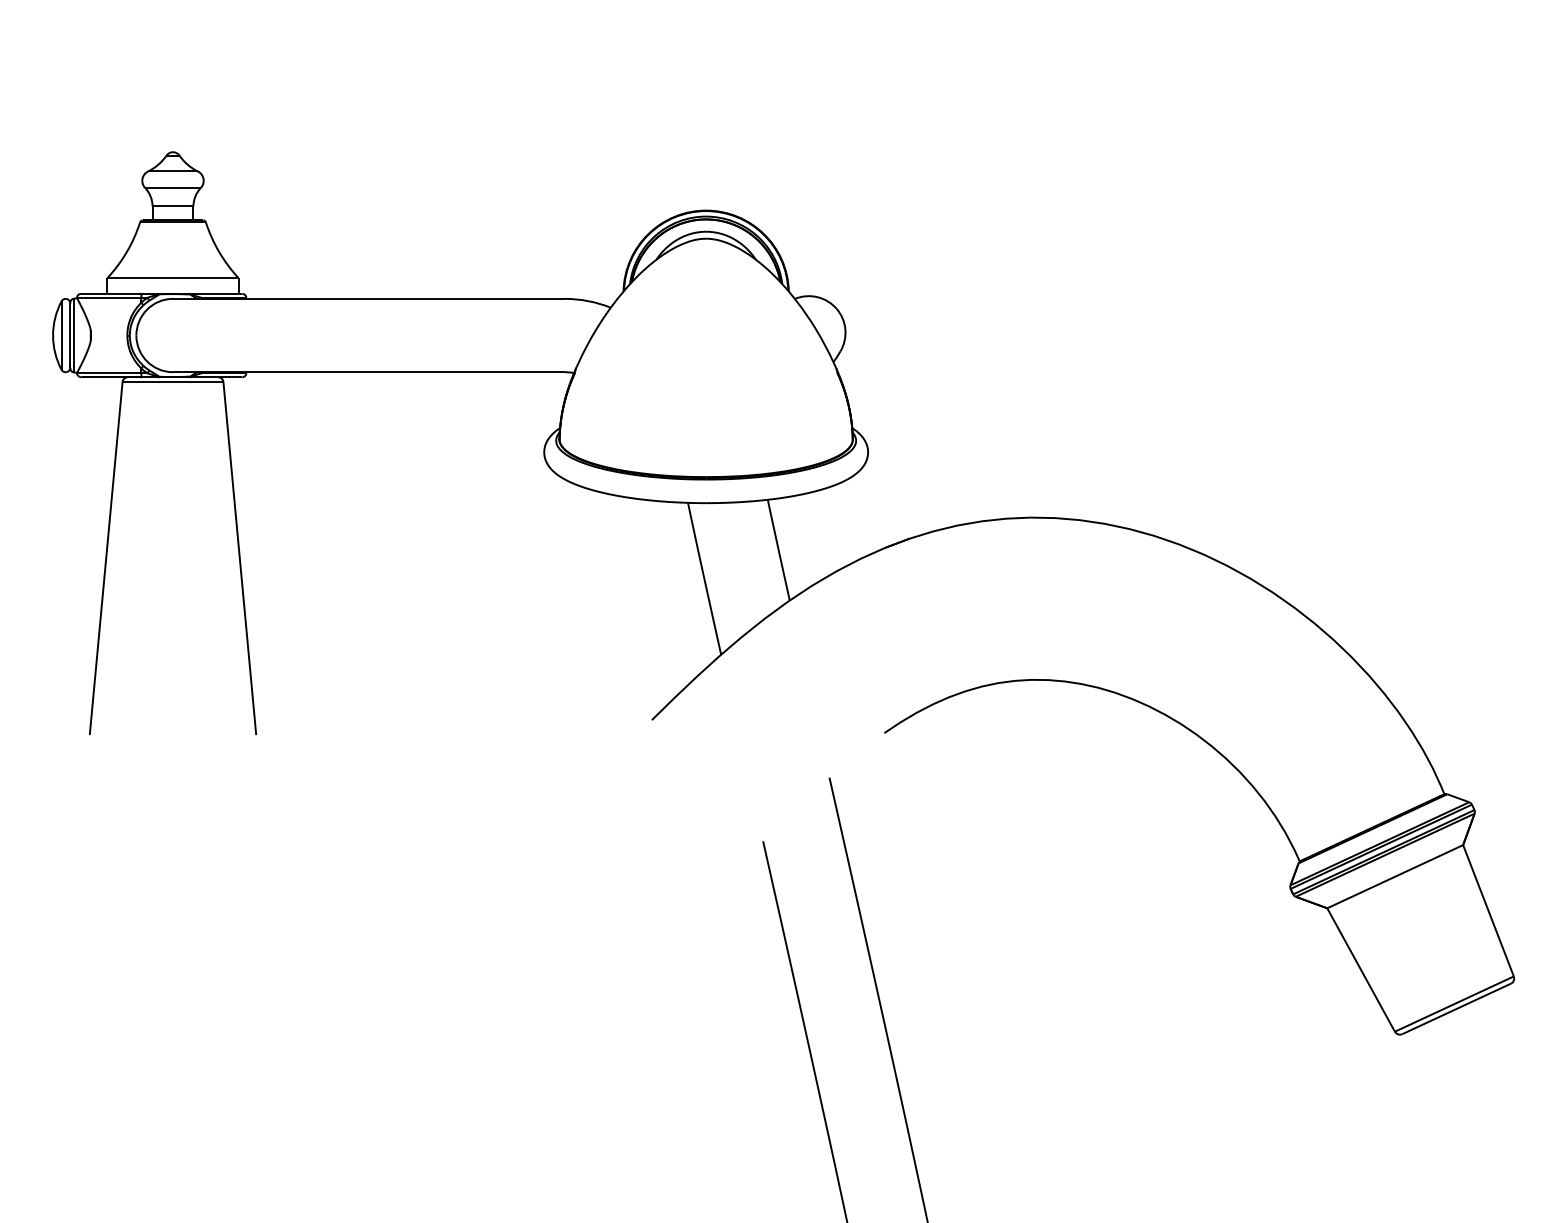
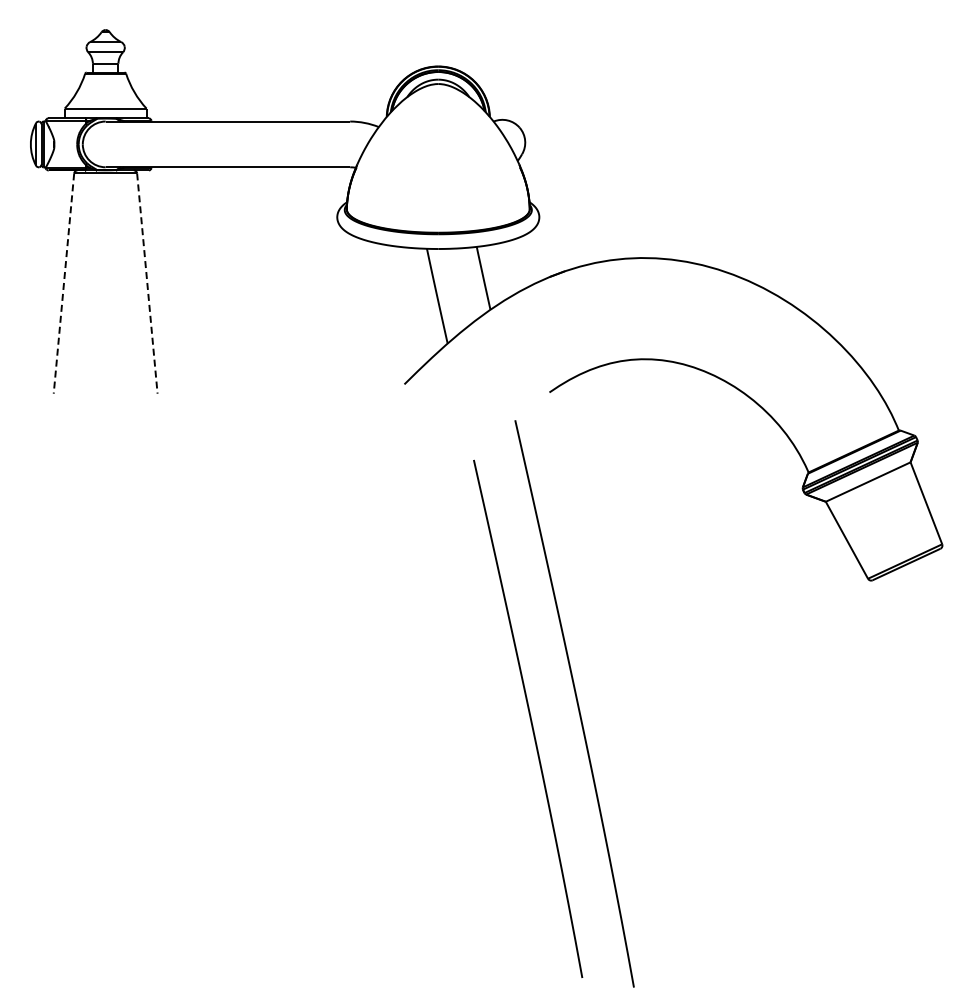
line: (105, 558) -> (63, 283), solid -> dashed
line: (240, 558) -> (147, 283), solid -> dashed

